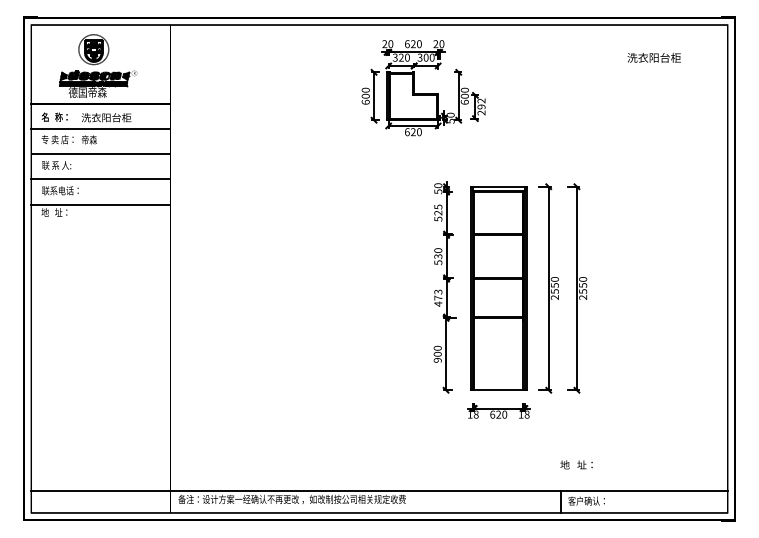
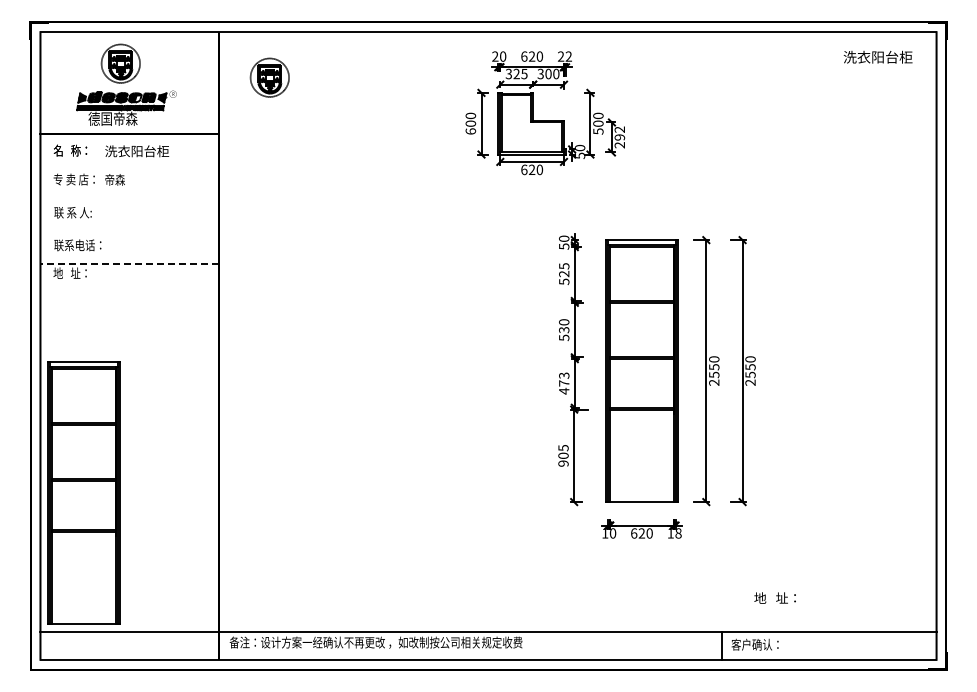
text: (441, 44) -> (568, 56), 20 -> 22
text: (407, 57) -> (524, 73), 320 -> 325
text: (653, 57) -> (877, 56), moved
part: (209, 60) -> (269, 77), added
text: (464, 102) -> (598, 131), 600 -> 500
line: (100, 128) -> (129, 165), removed
line: (101, 153) -> (130, 197), removed
line: (100, 179) -> (129, 230), removed
line: (100, 204) -> (129, 263), solid -> dashed
text: (437, 347) -> (563, 447), 900 -> 905
part: (64, 382) -> (83, 492), added
text: (475, 414) -> (612, 533), 18 -> 10
text: (576, 464) -> (774, 597), moved

